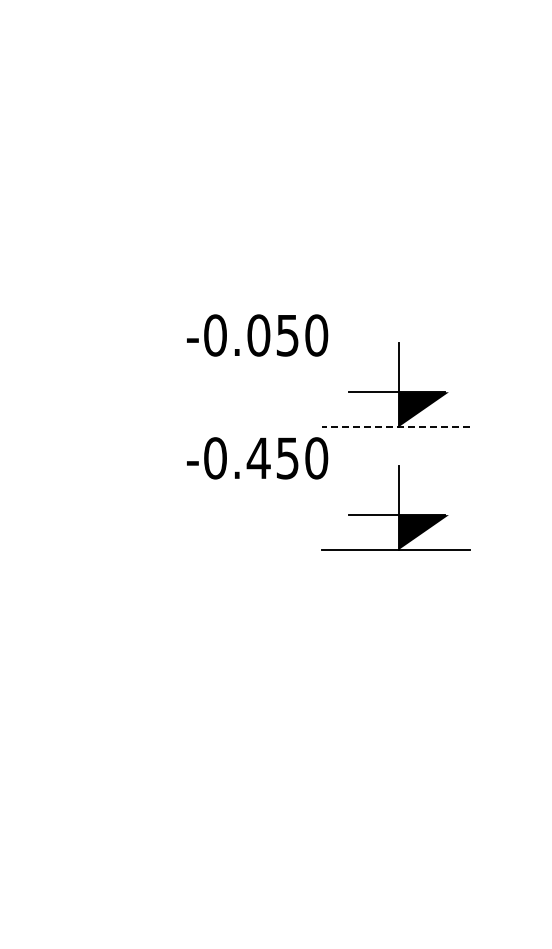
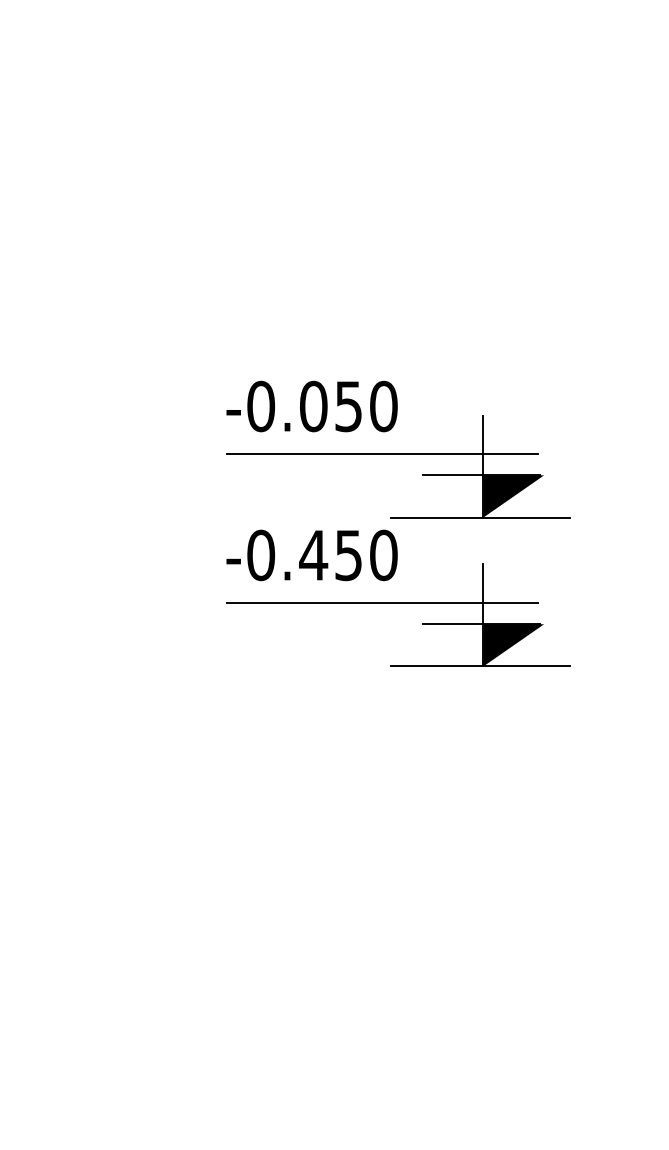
line: (315, 374) -> (382, 453), added
line: (396, 427) -> (480, 518), dashed -> solid
line: (315, 497) -> (382, 602), added

